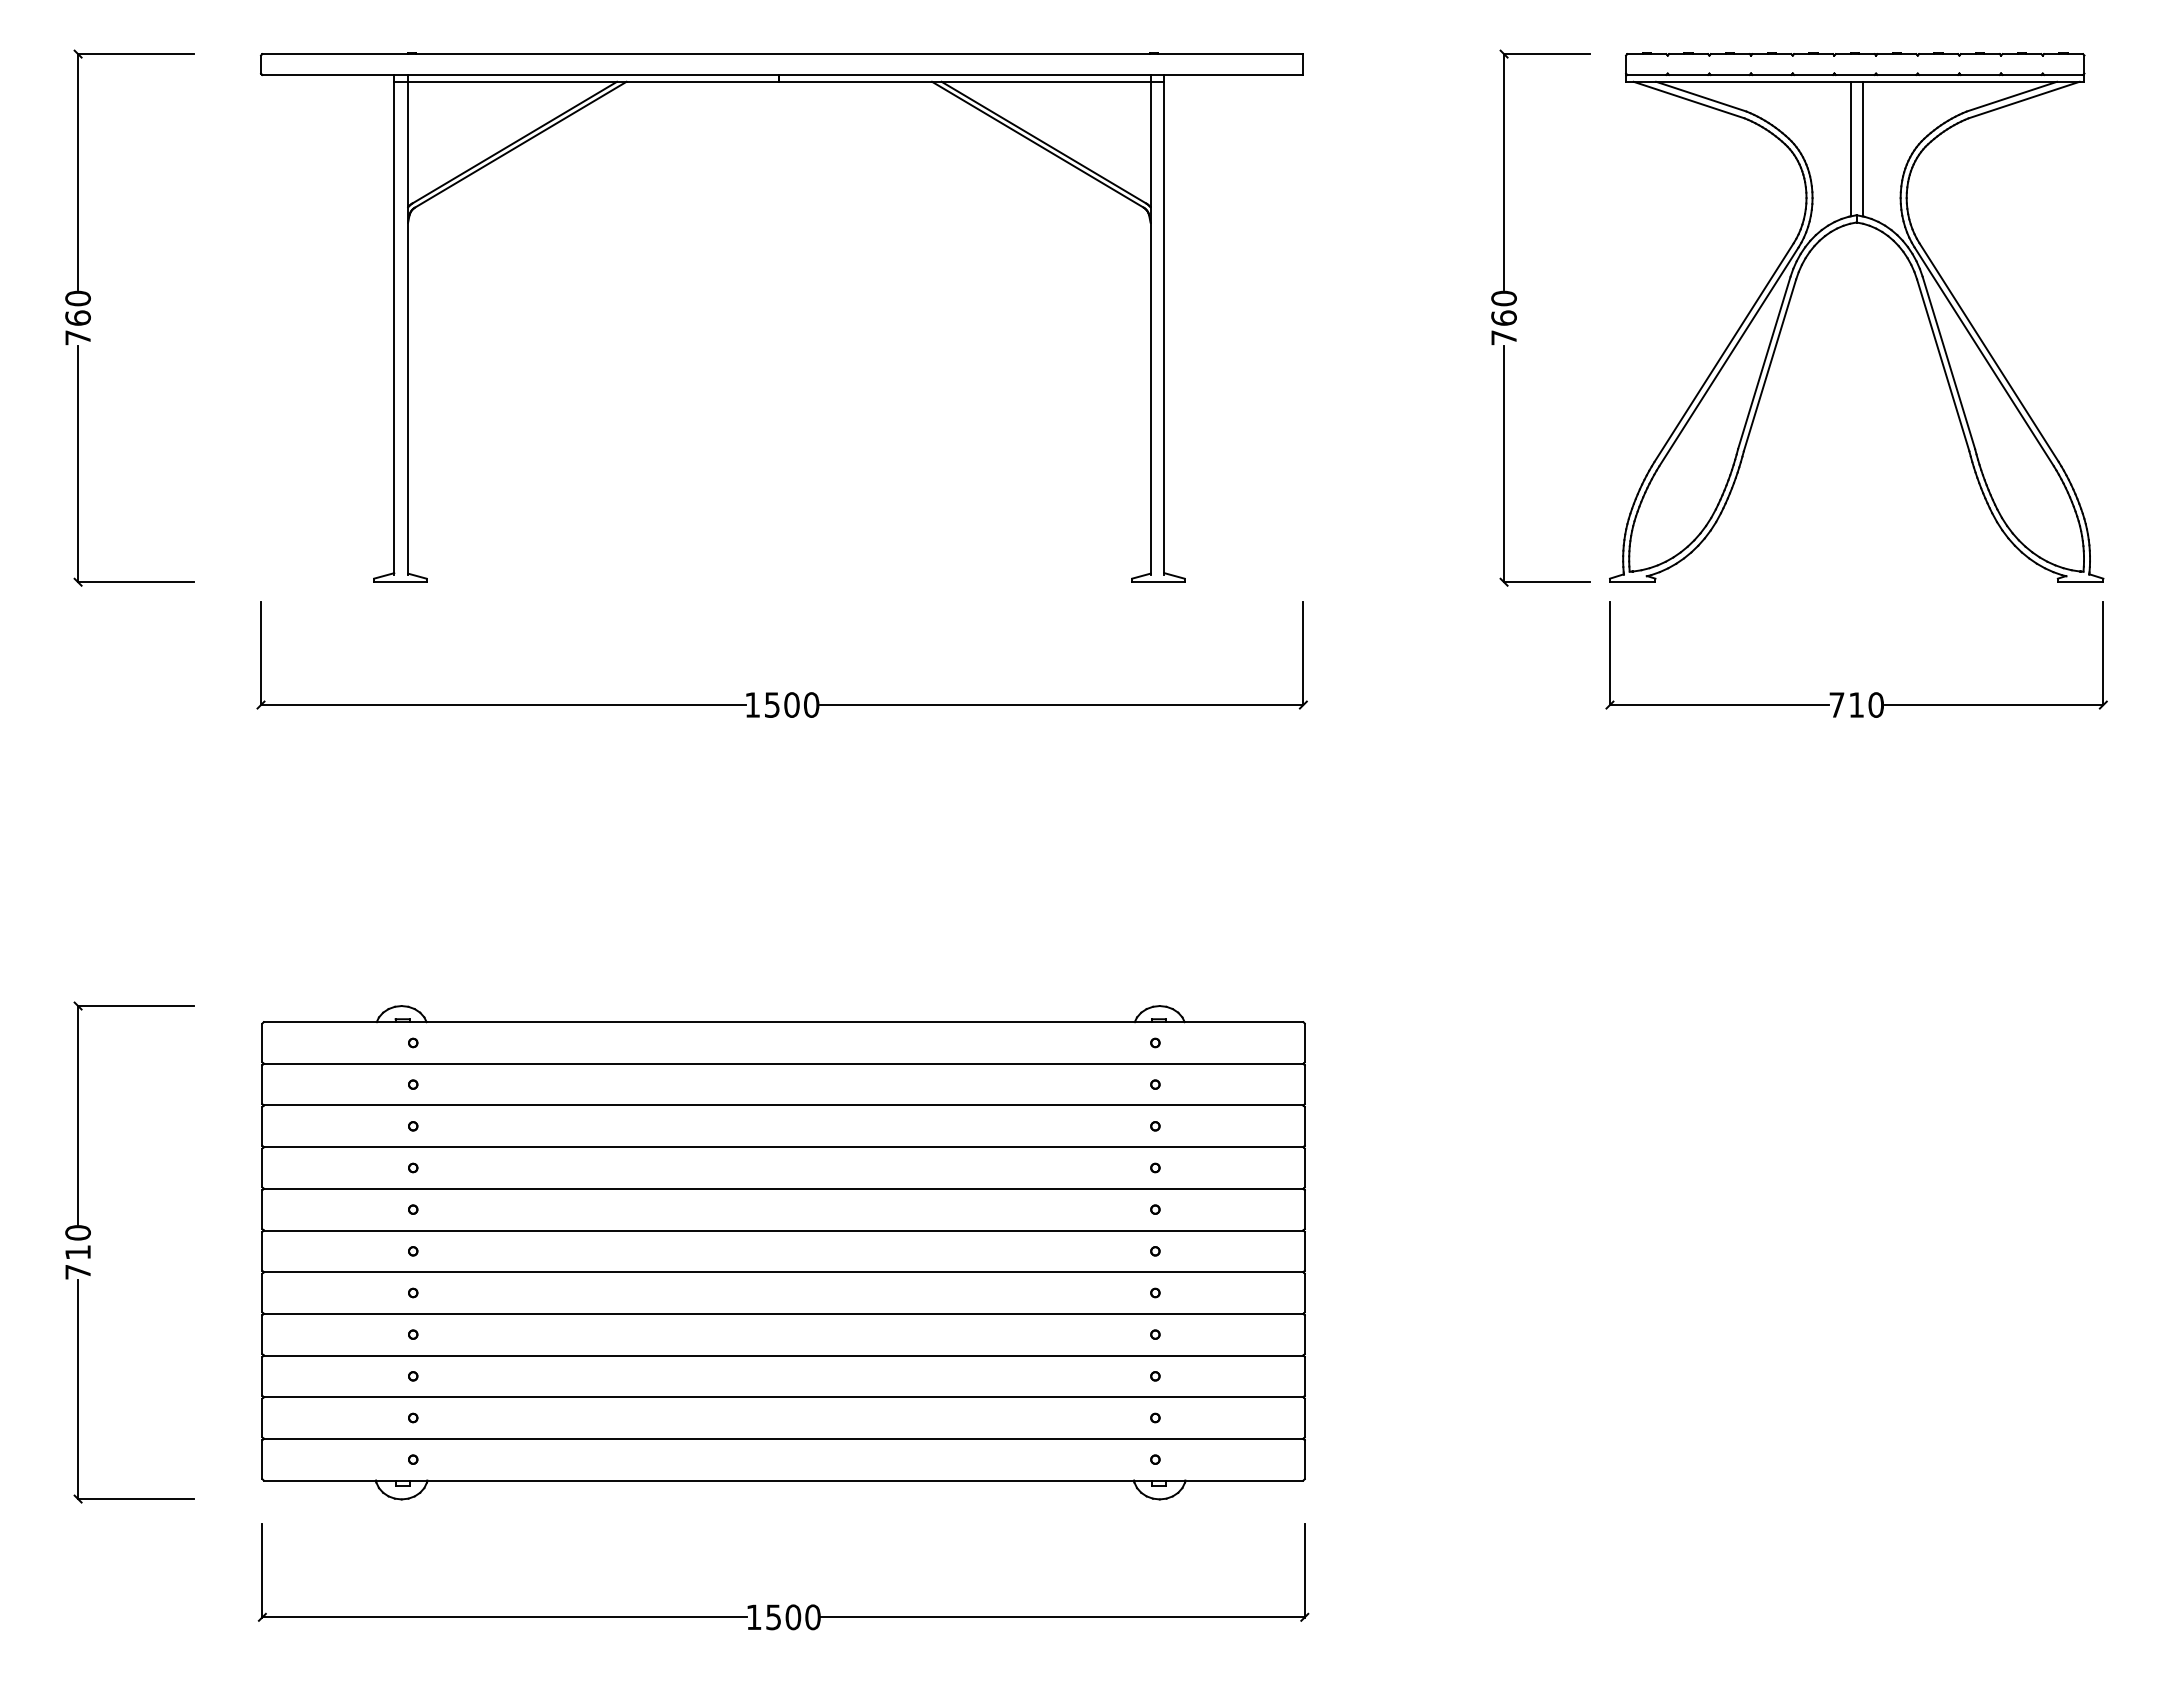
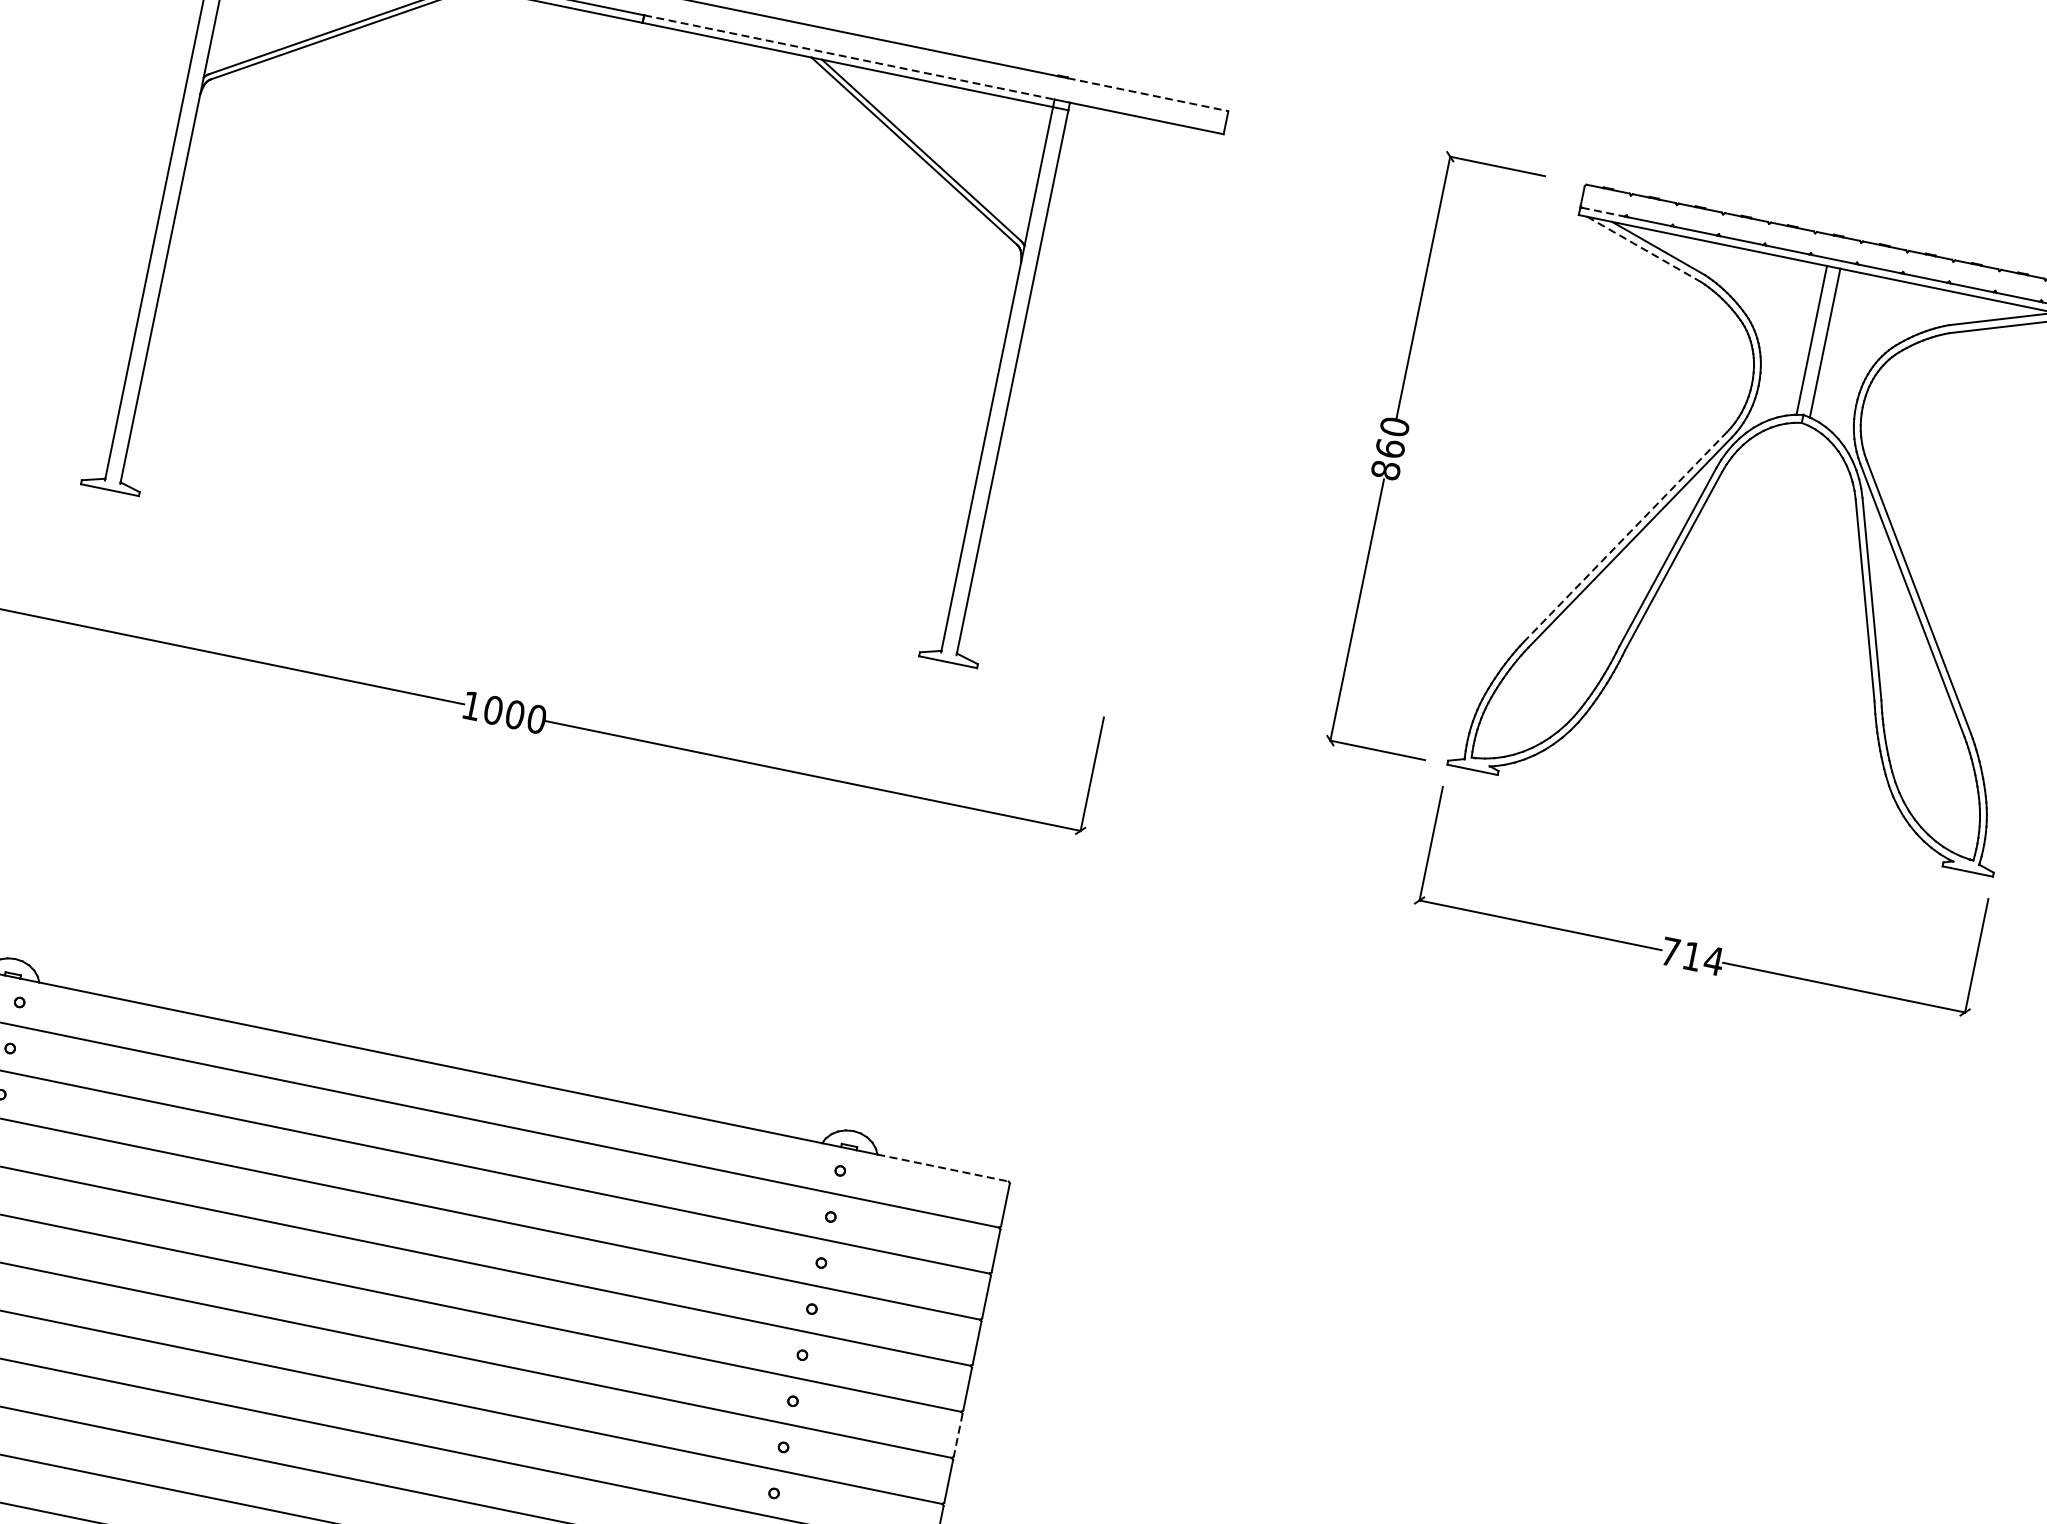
line: (1230, 54) -> (1147, 95), solid -> dashed
line: (964, 74) -> (849, 56), solid -> dashed
line: (1647, 74) -> (1604, 211), solid -> dashed
line: (1688, 99) -> (1643, 248), solid -> dashed
text: (1503, 337) -> (1385, 469), 760 -> 860
line: (1724, 352) -> (1626, 536), solid -> dashed
text: (772, 704) -> (493, 709), 1500 -> 1000
text: (1876, 704) -> (1714, 960), 710 -> 714
line: (1244, 1022) -> (943, 1168), solid -> dashed
line: (1304, 1251) -> (957, 1435), solid -> dashed

